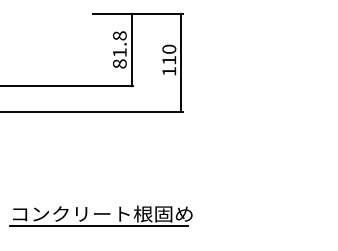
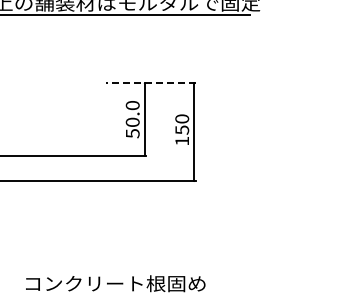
line: (137, 13) -> (150, 83), solid -> dashed
text: (119, 49) -> (132, 119), 81.8 -> 50.0
text: (169, 59) -> (182, 129), 110 -> 150
line: (98, 225) -> (111, 295), removed

